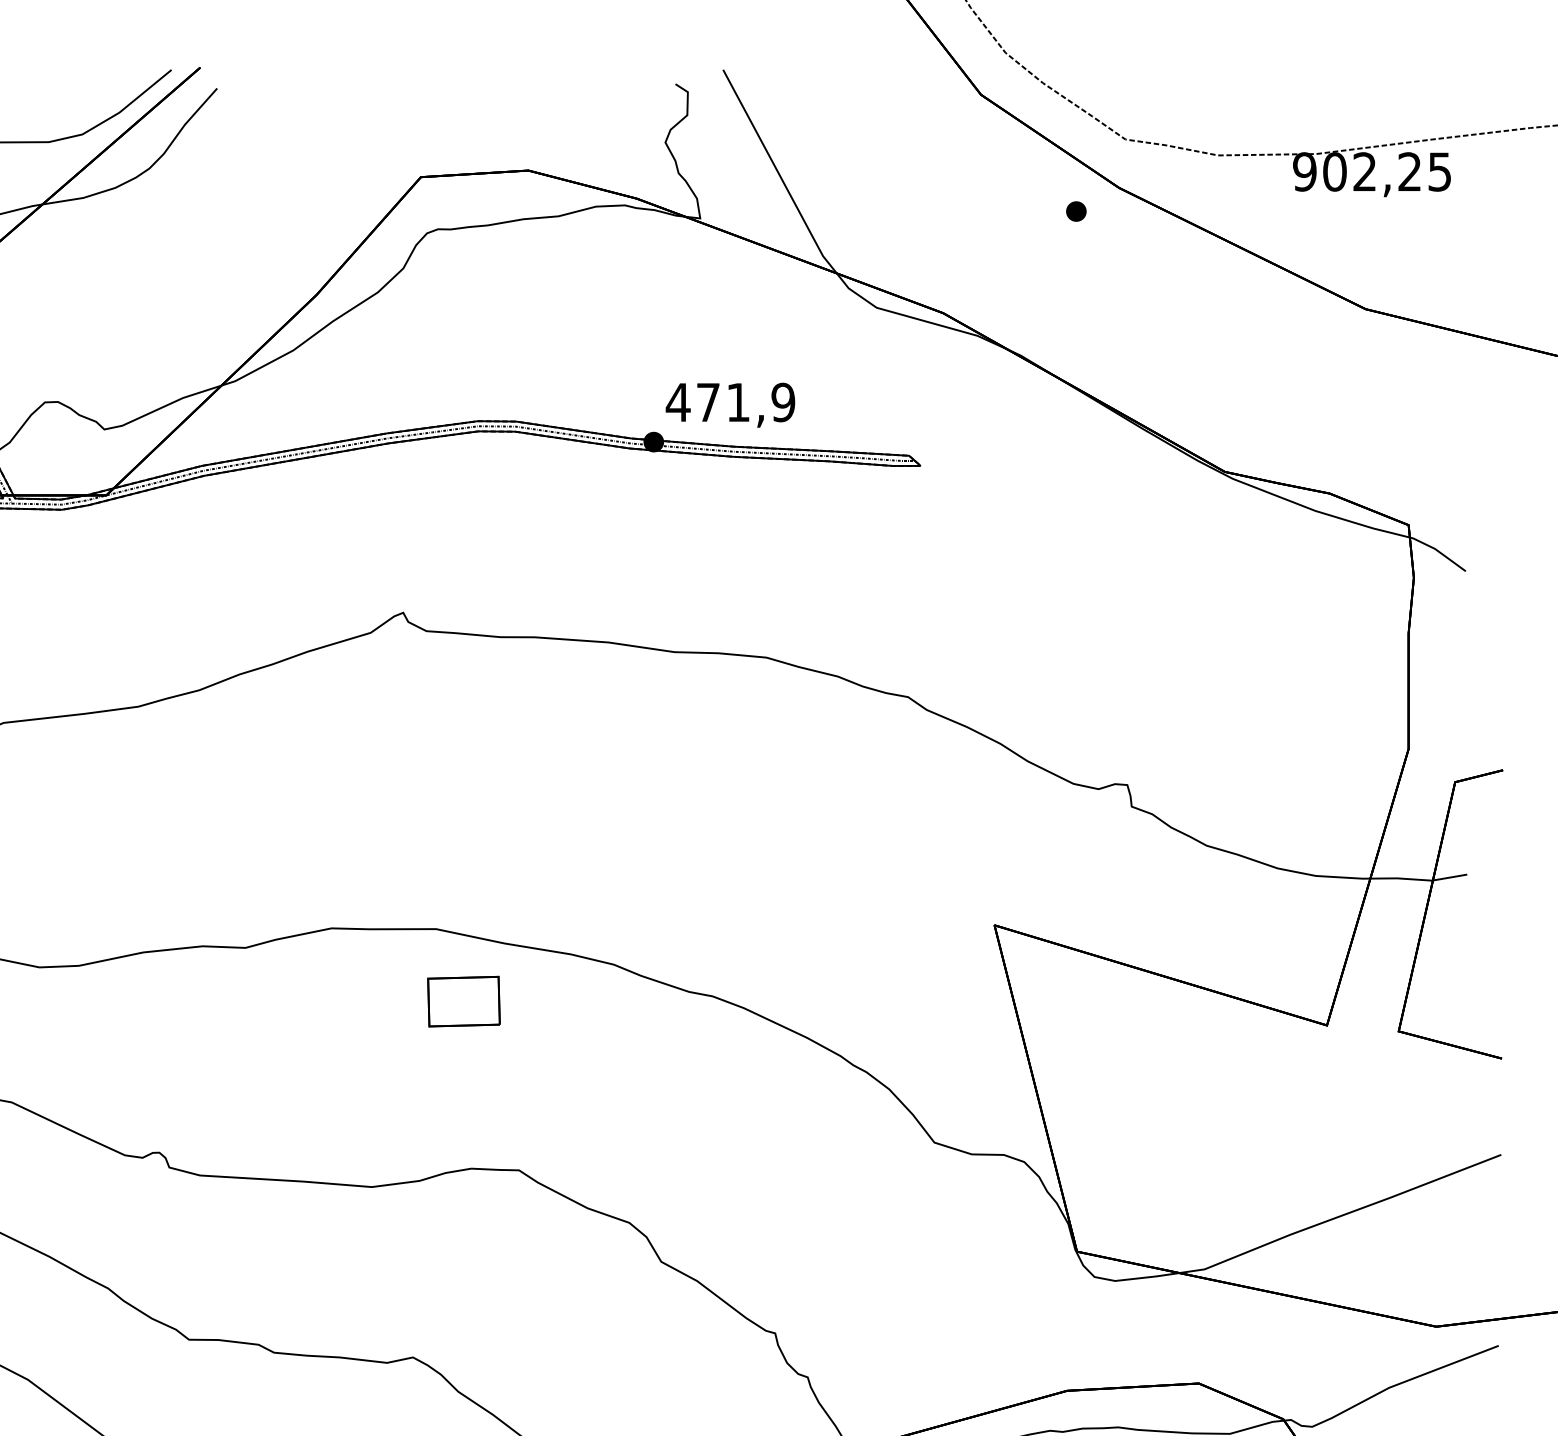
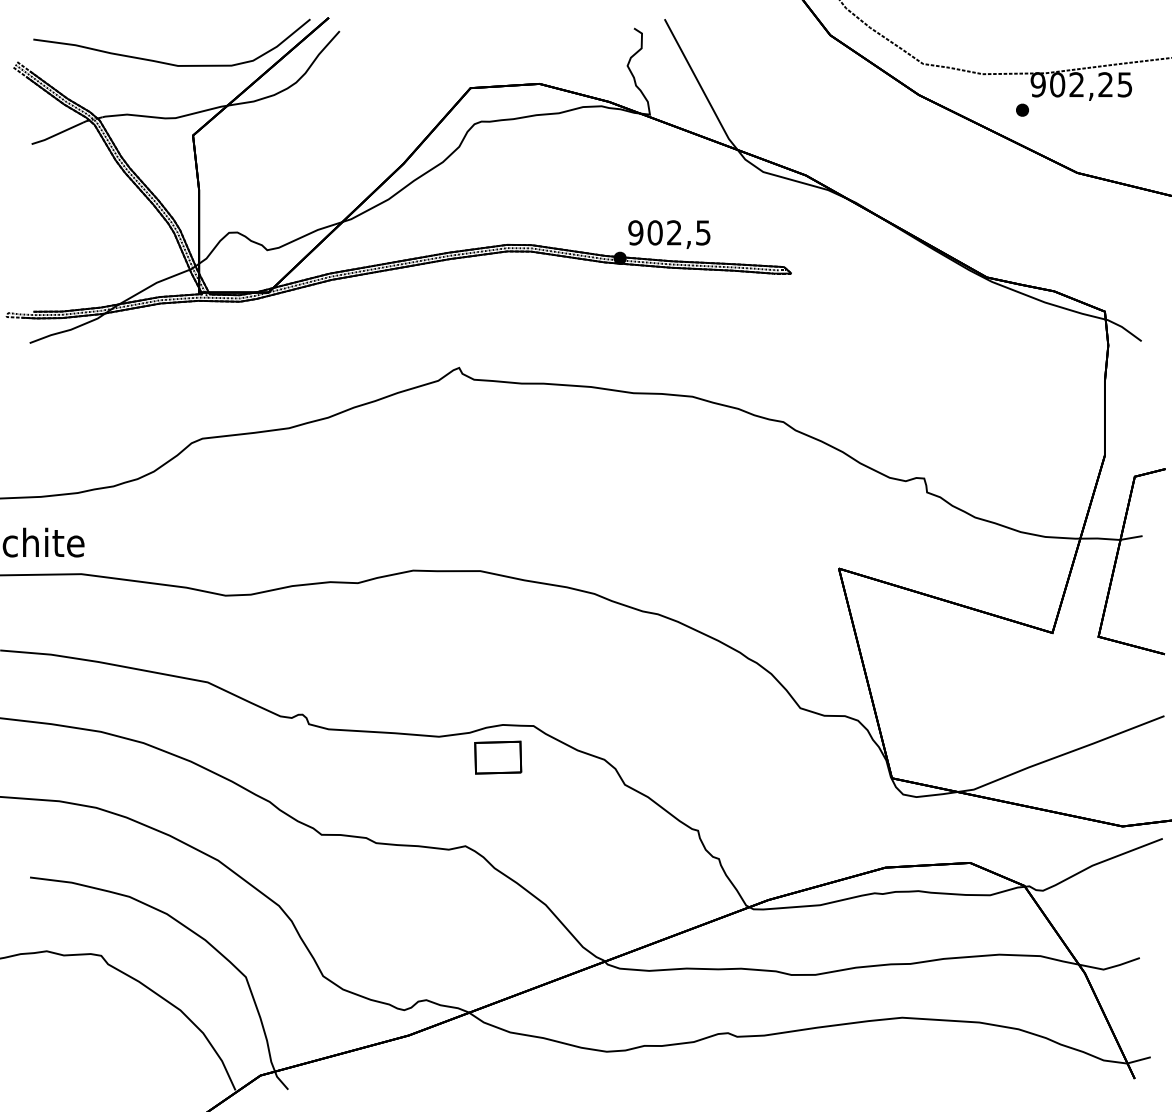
part: (1076, 210) -> (1022, 109), moved
text: (729, 401) -> (668, 232), 471,9 -> 902,5
part: (464, 1001) -> (498, 757), moved

